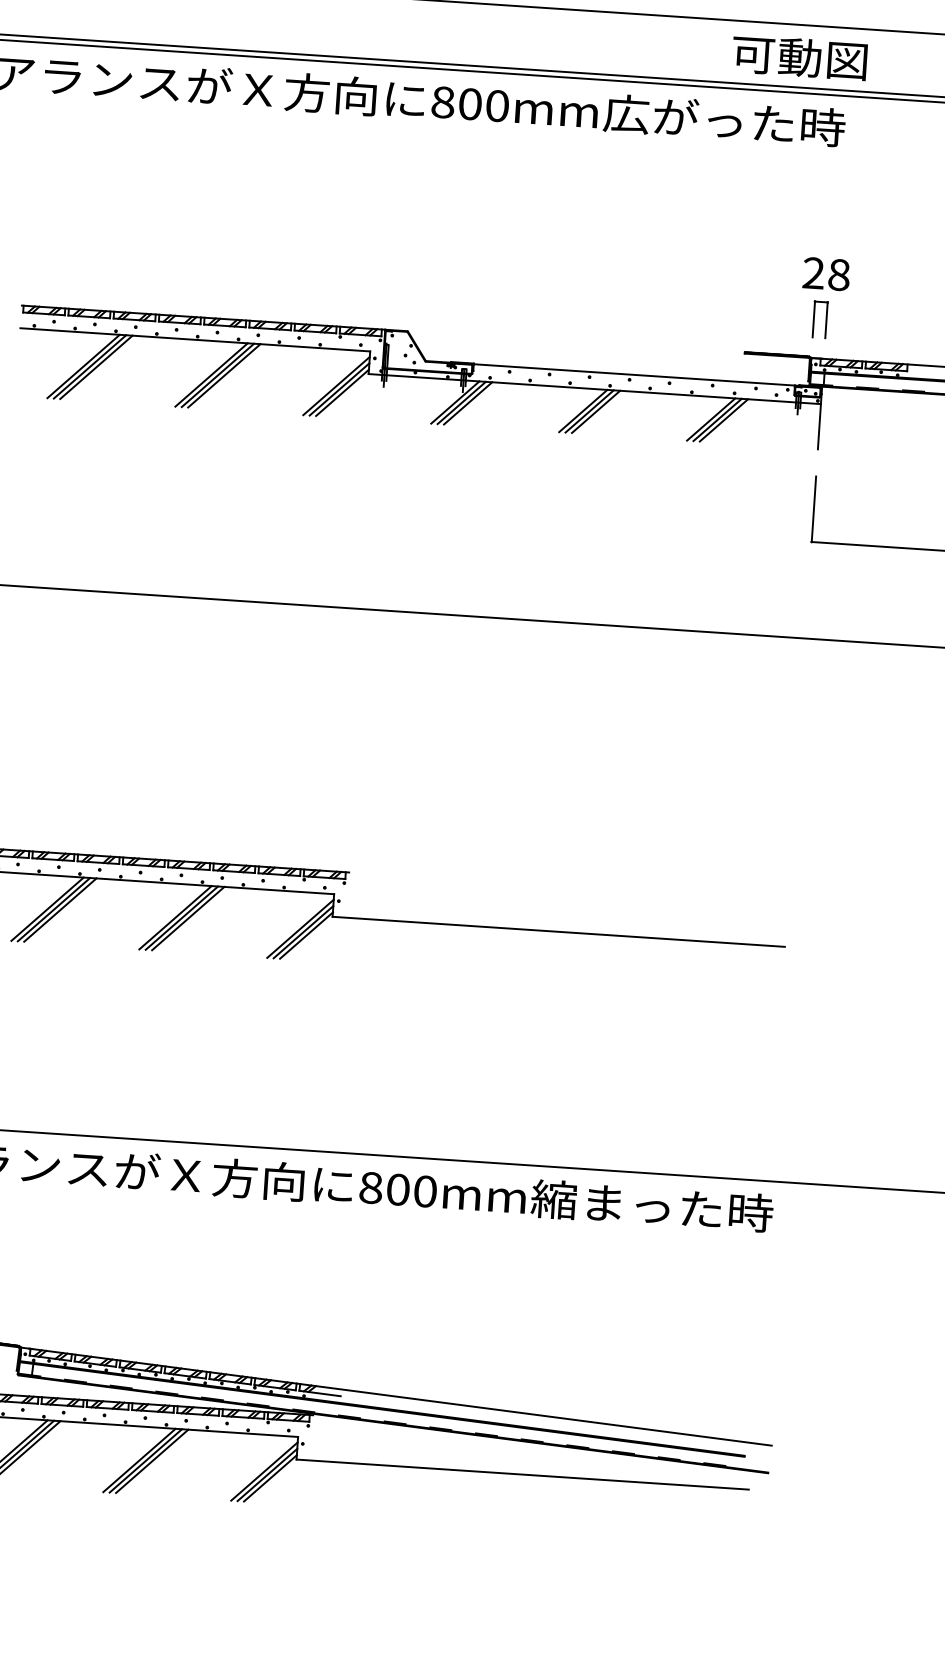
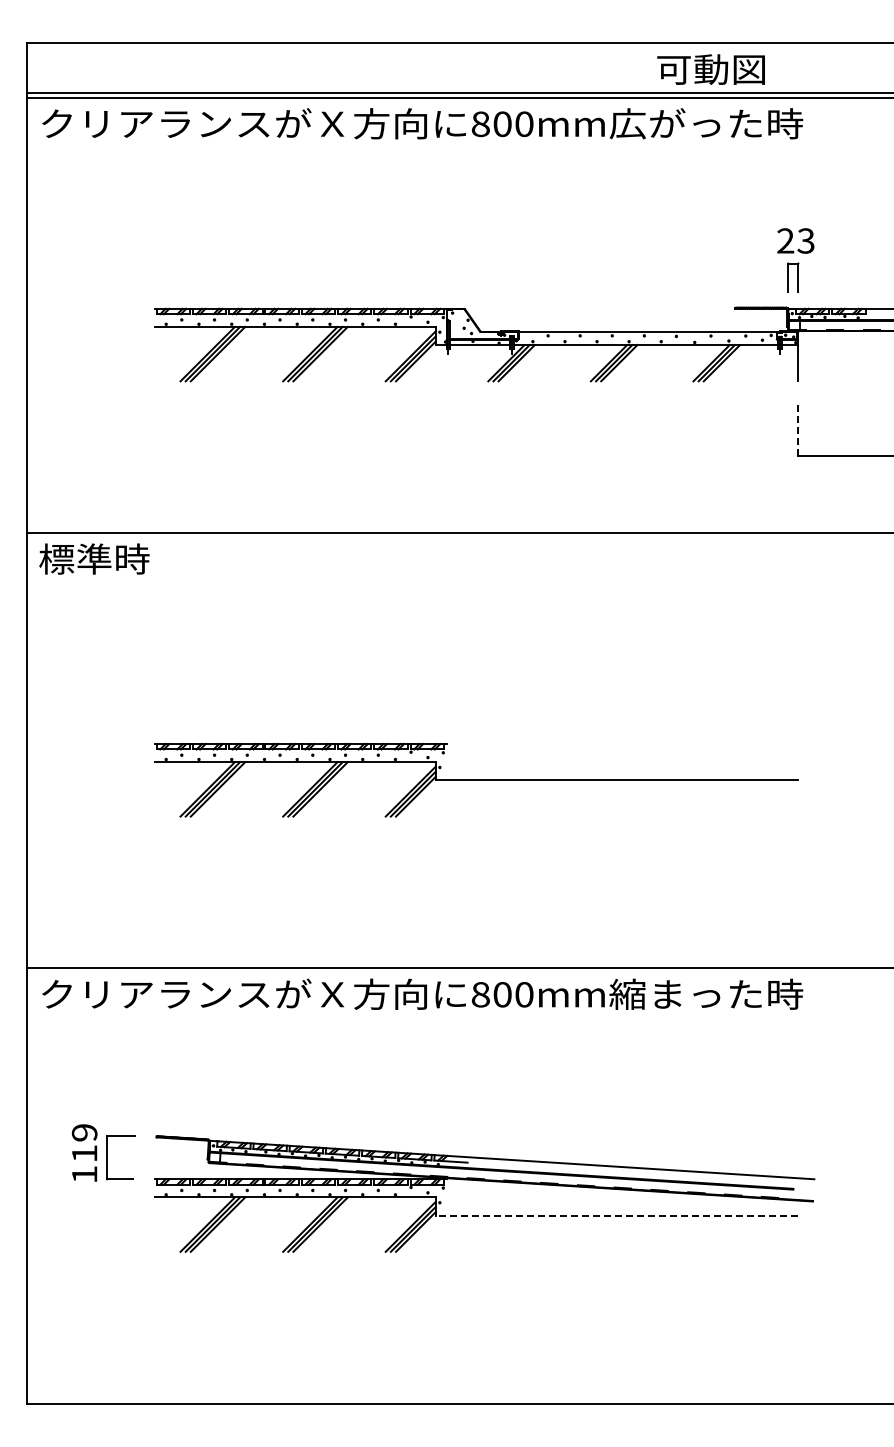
text: (798, 57) -> (710, 69), moved
text: (838, 274) -> (805, 240), 28 -> 23
line: (814, 508) -> (798, 428), solid -> dashed
line: (521, 1474) -> (616, 1215), solid -> dashed

